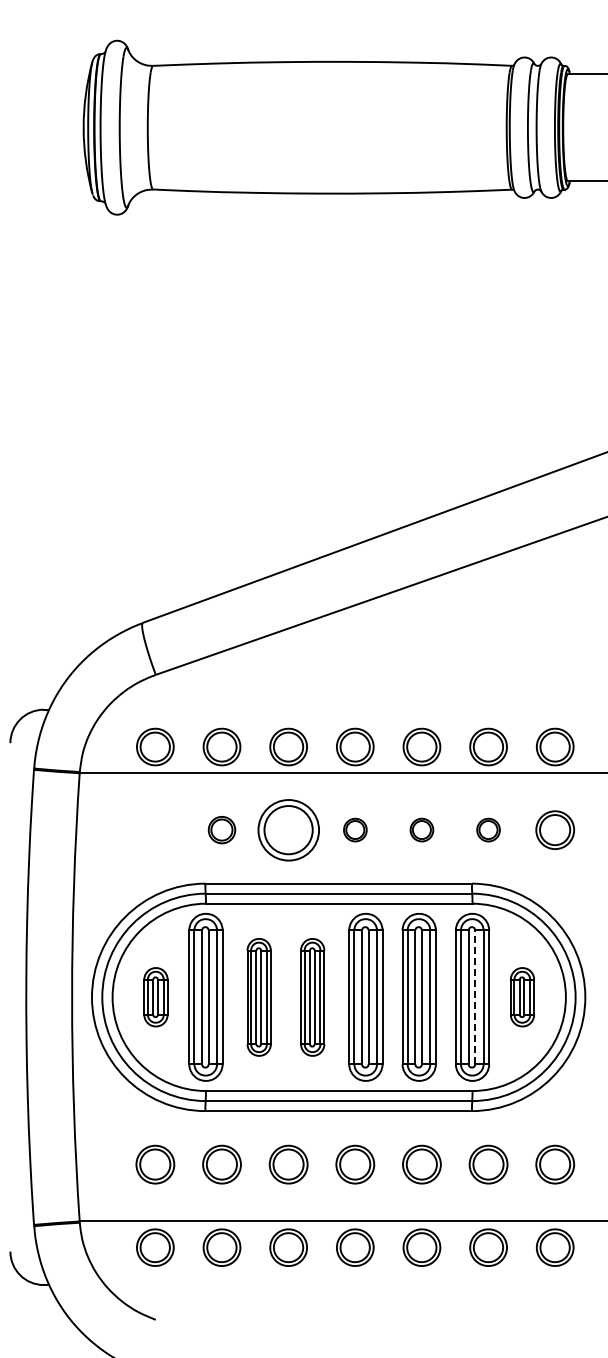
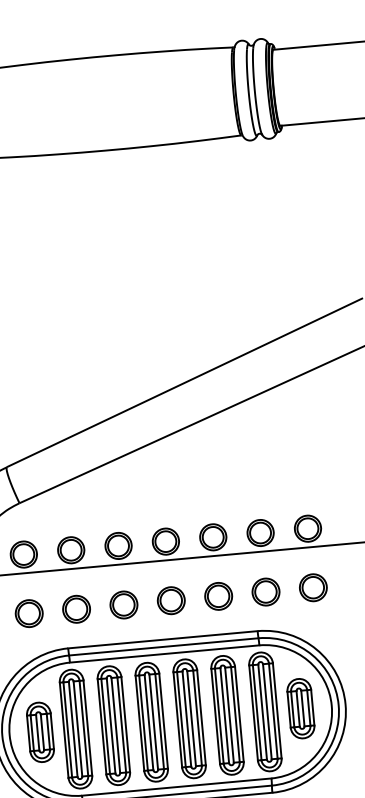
part: (155, 829) -> (29, 613), added
part: (221, 829) -> (76, 608), size x1.43
part: (288, 829) -> (123, 604), size x0.62
part: (355, 829) -> (171, 600), size x1.67
part: (421, 829) -> (218, 595), size x1.67
part: (488, 829) -> (265, 591), size x1.67
part: (155, 996) -> (40, 731), size x1.43
part: (522, 996) -> (300, 708), size x1.43
part: (258, 997) -> (113, 725), size x1.43
part: (312, 997) -> (151, 722), size x1.43
line: (475, 997) -> (267, 711), dashed -> solid

